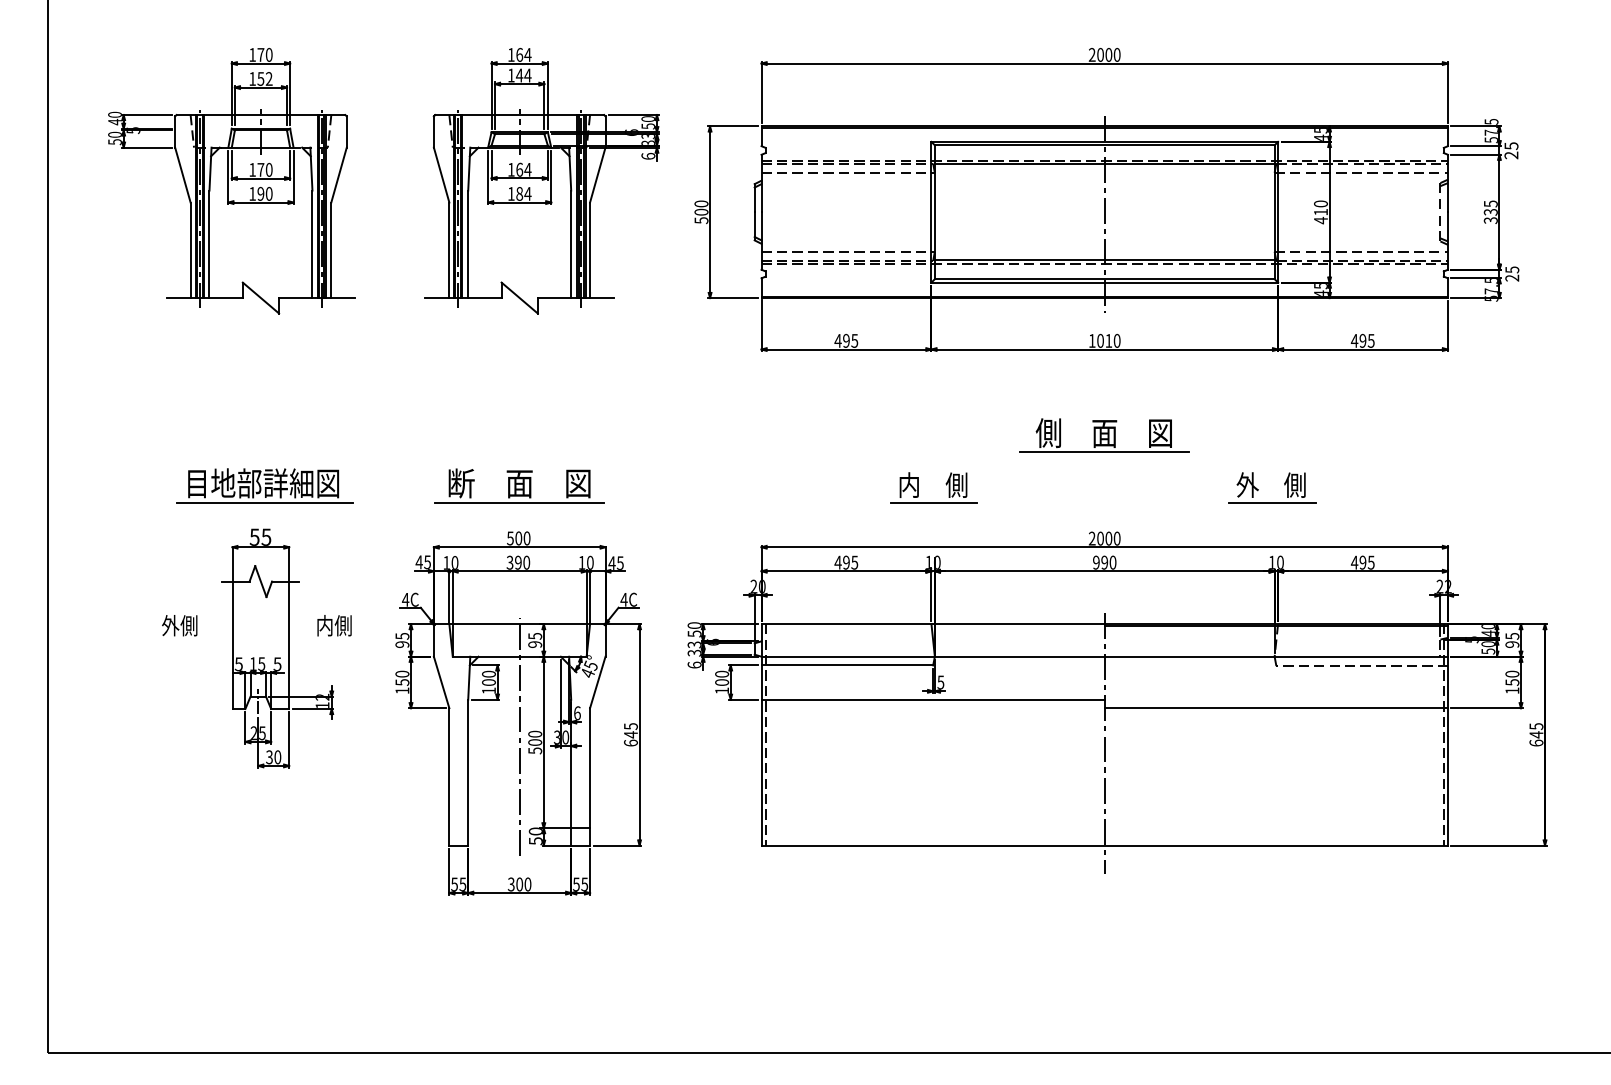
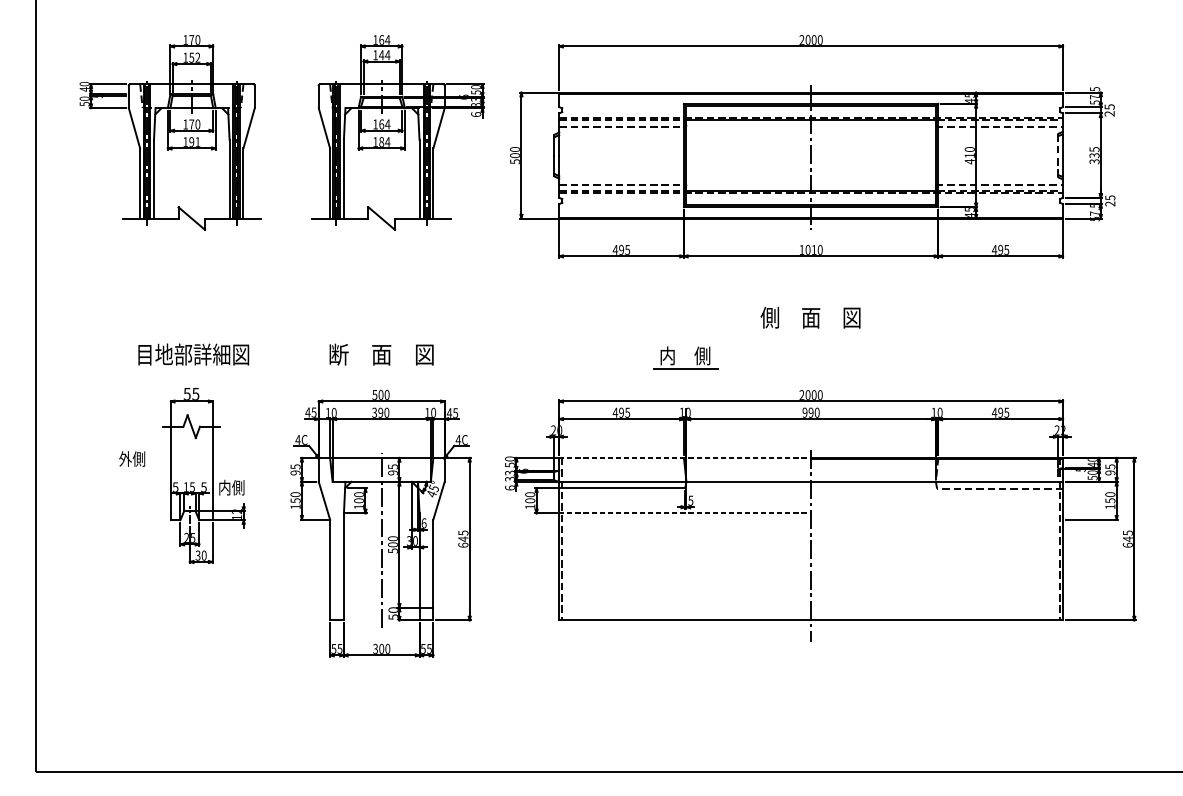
text: (268, 193) -> (197, 141), 190 -> 191
line: (1104, 452) -> (810, 331), removed
part: (1284, 485) -> (943, 356), removed
line: (265, 502) -> (195, 368), removed
line: (519, 502) -> (381, 368), removed
line: (933, 624) -> (685, 458), solid -> dashed
text: (334, 625) -> (231, 487), moved
line: (933, 699) -> (685, 513), solid -> dashed
line: (1275, 708) -> (936, 519), removed

